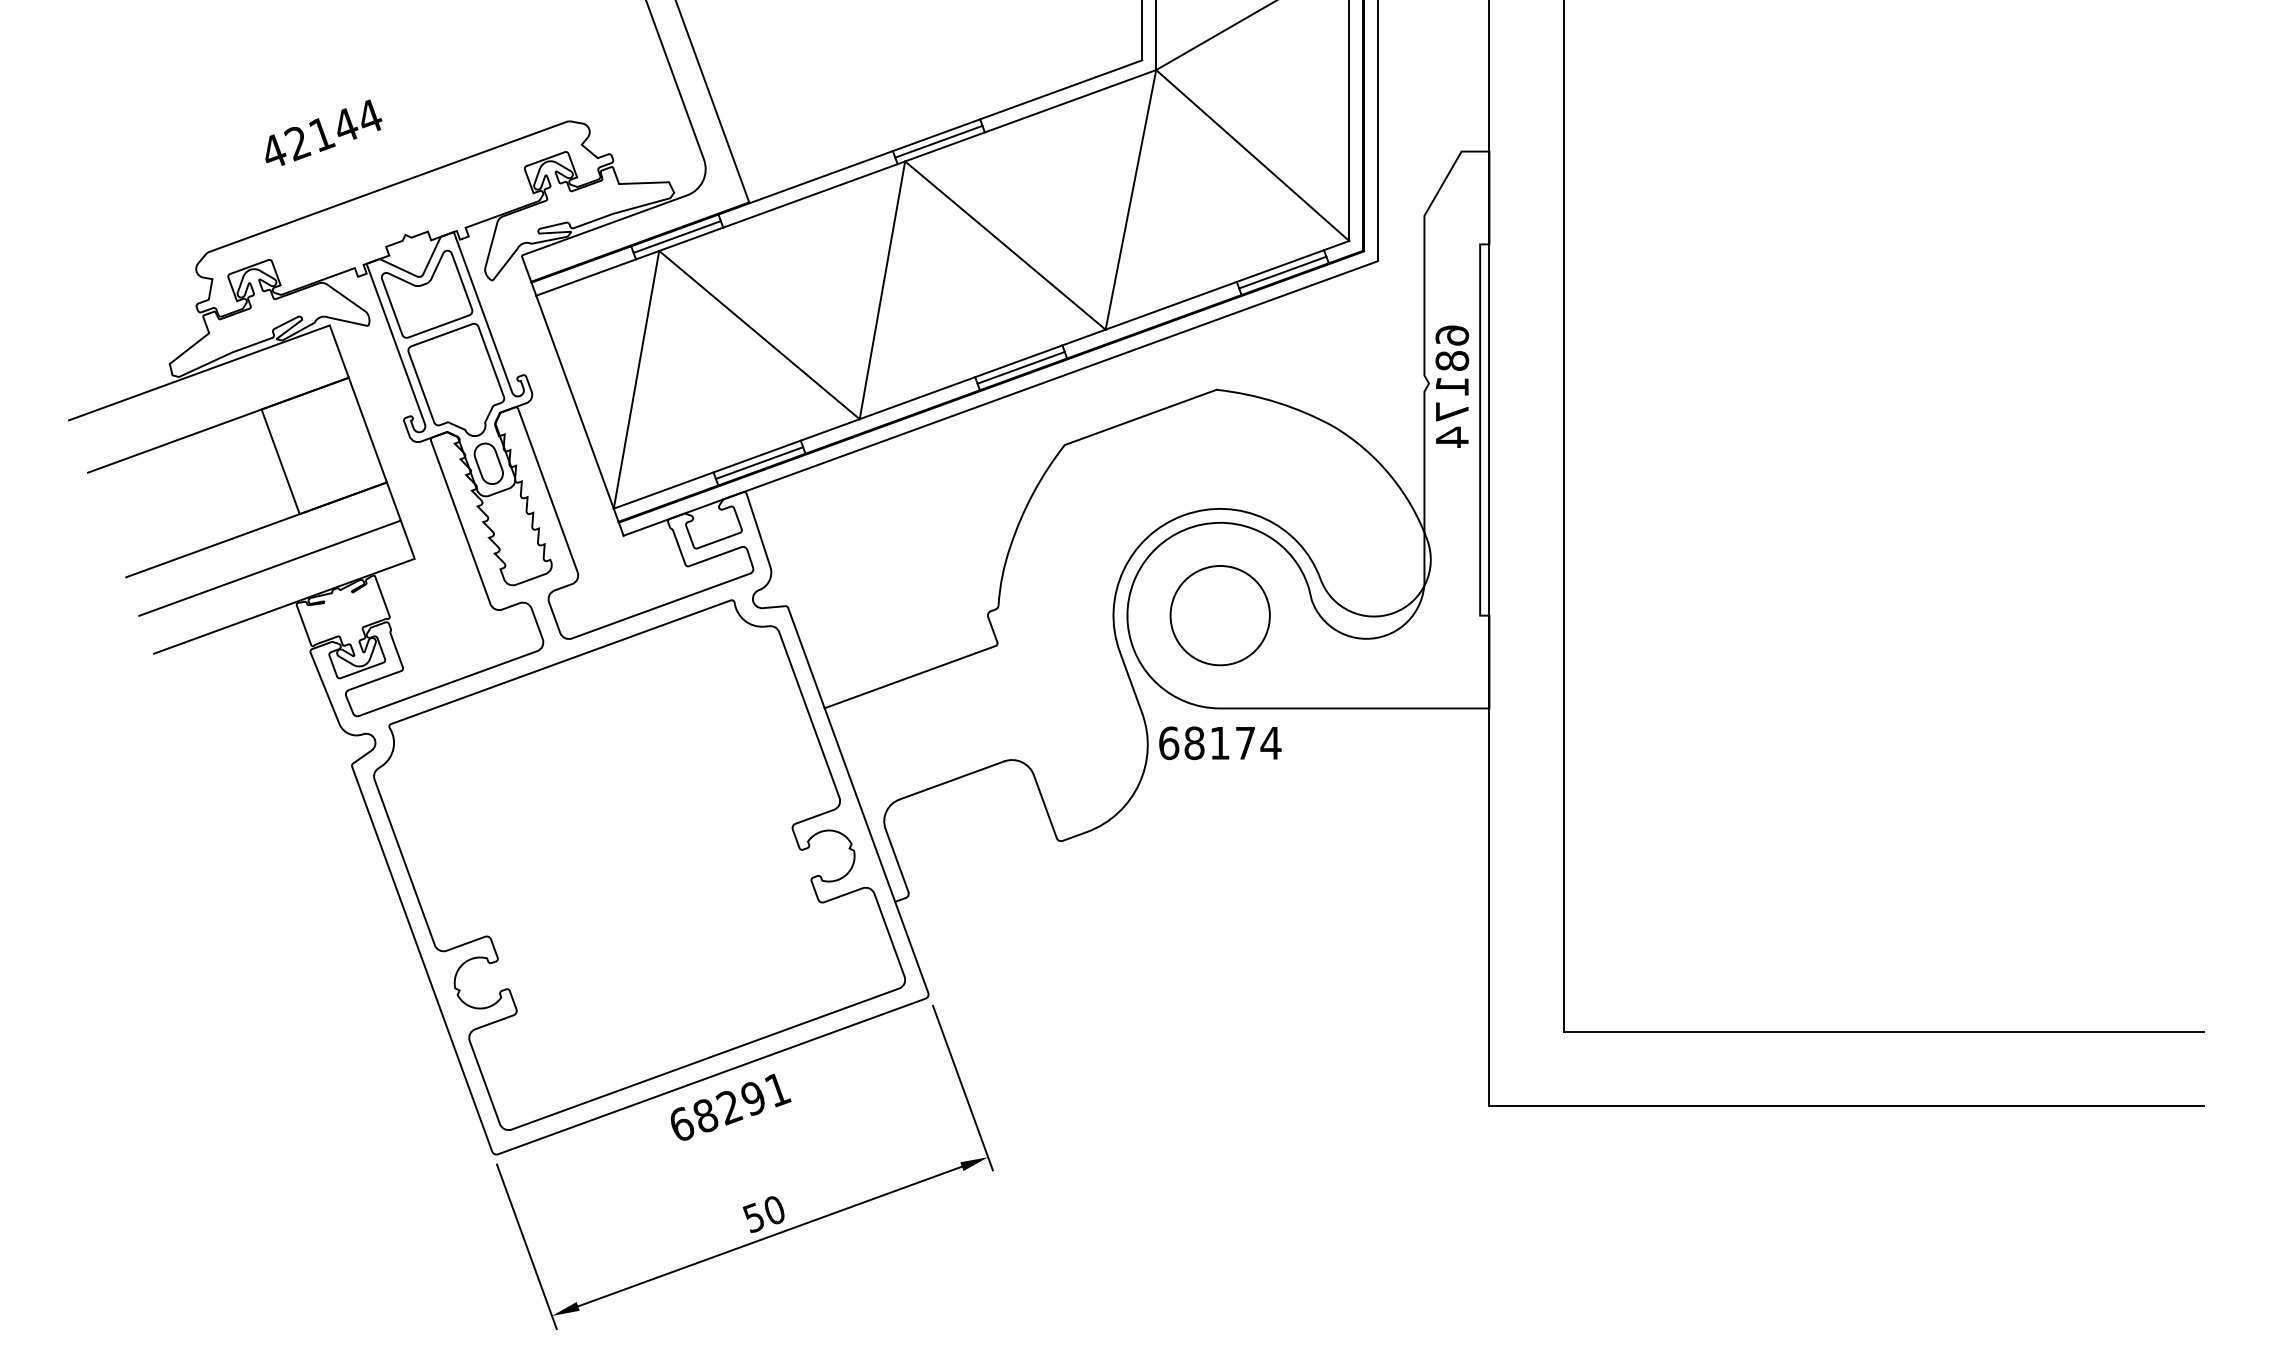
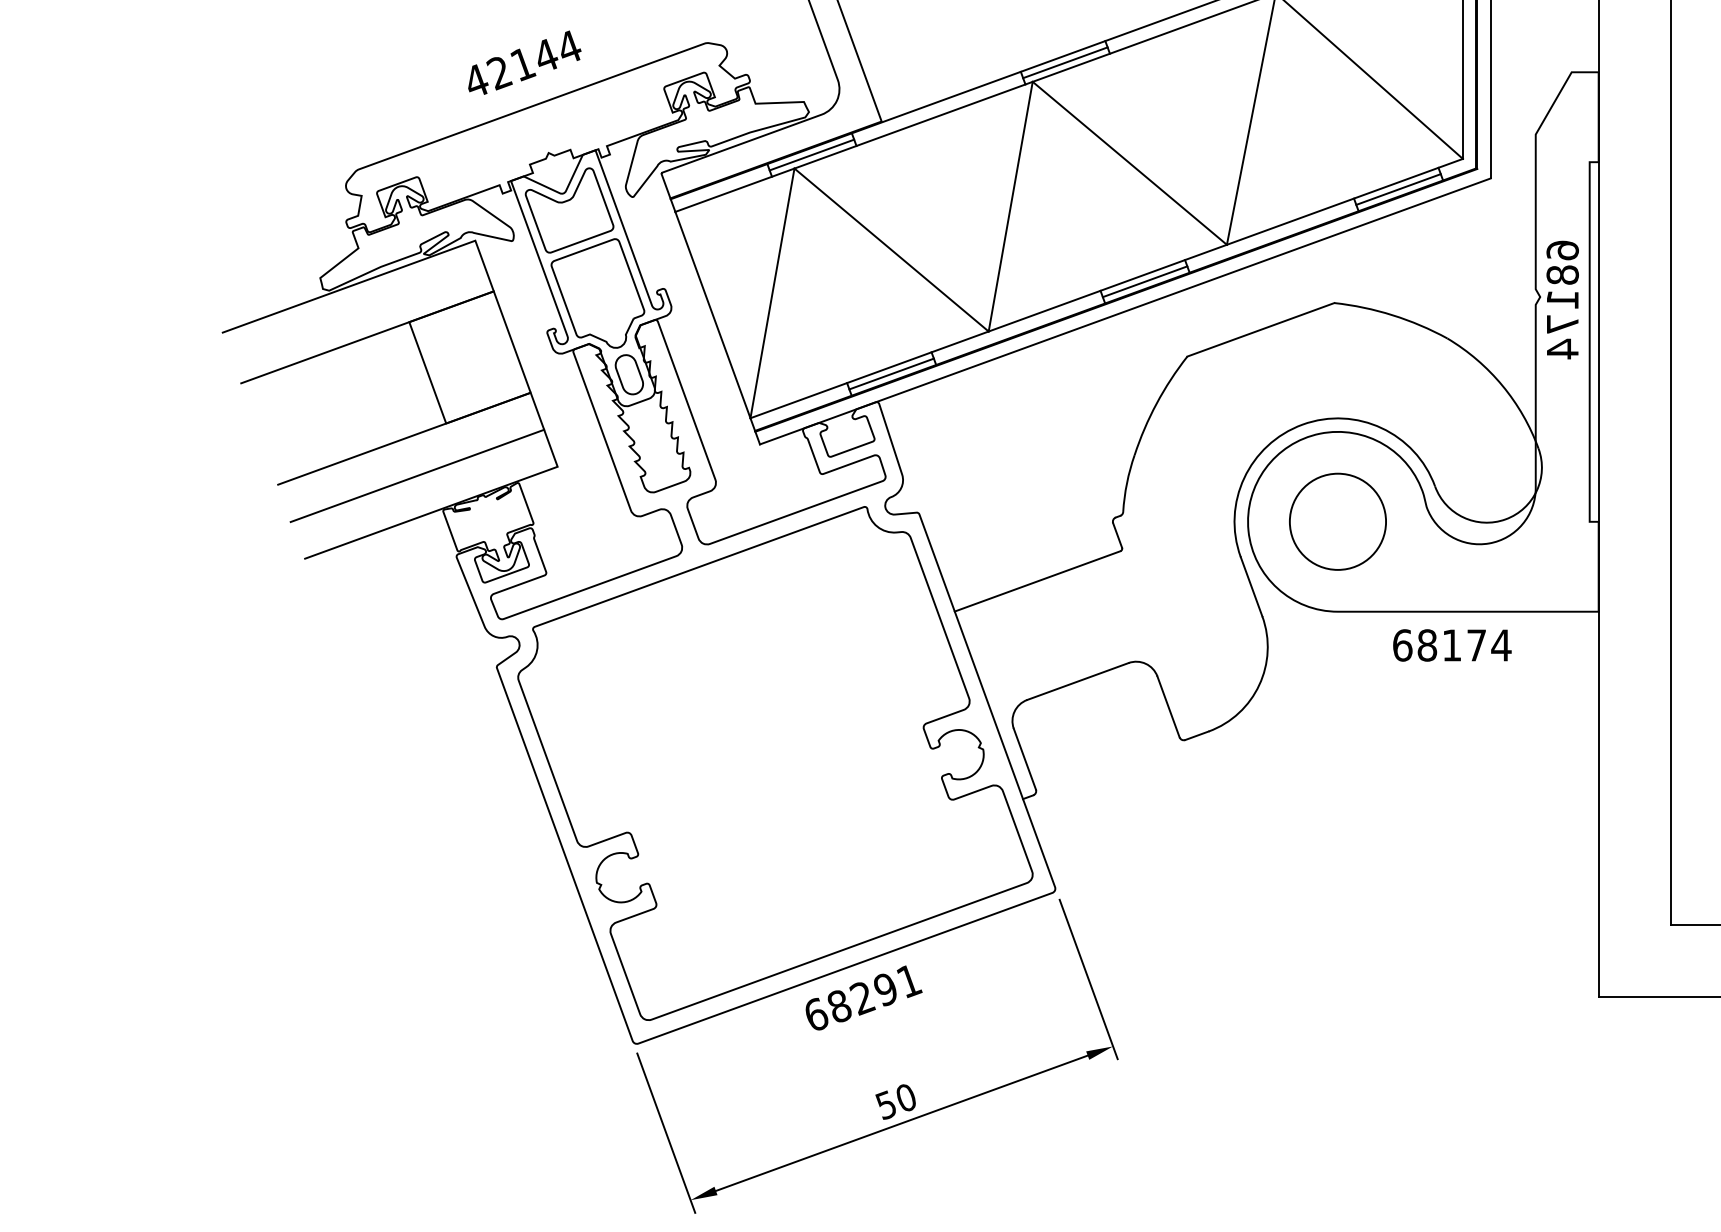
text: (323, 132) -> (524, 62), moved
text: (1220, 743) -> (1452, 645), moved

